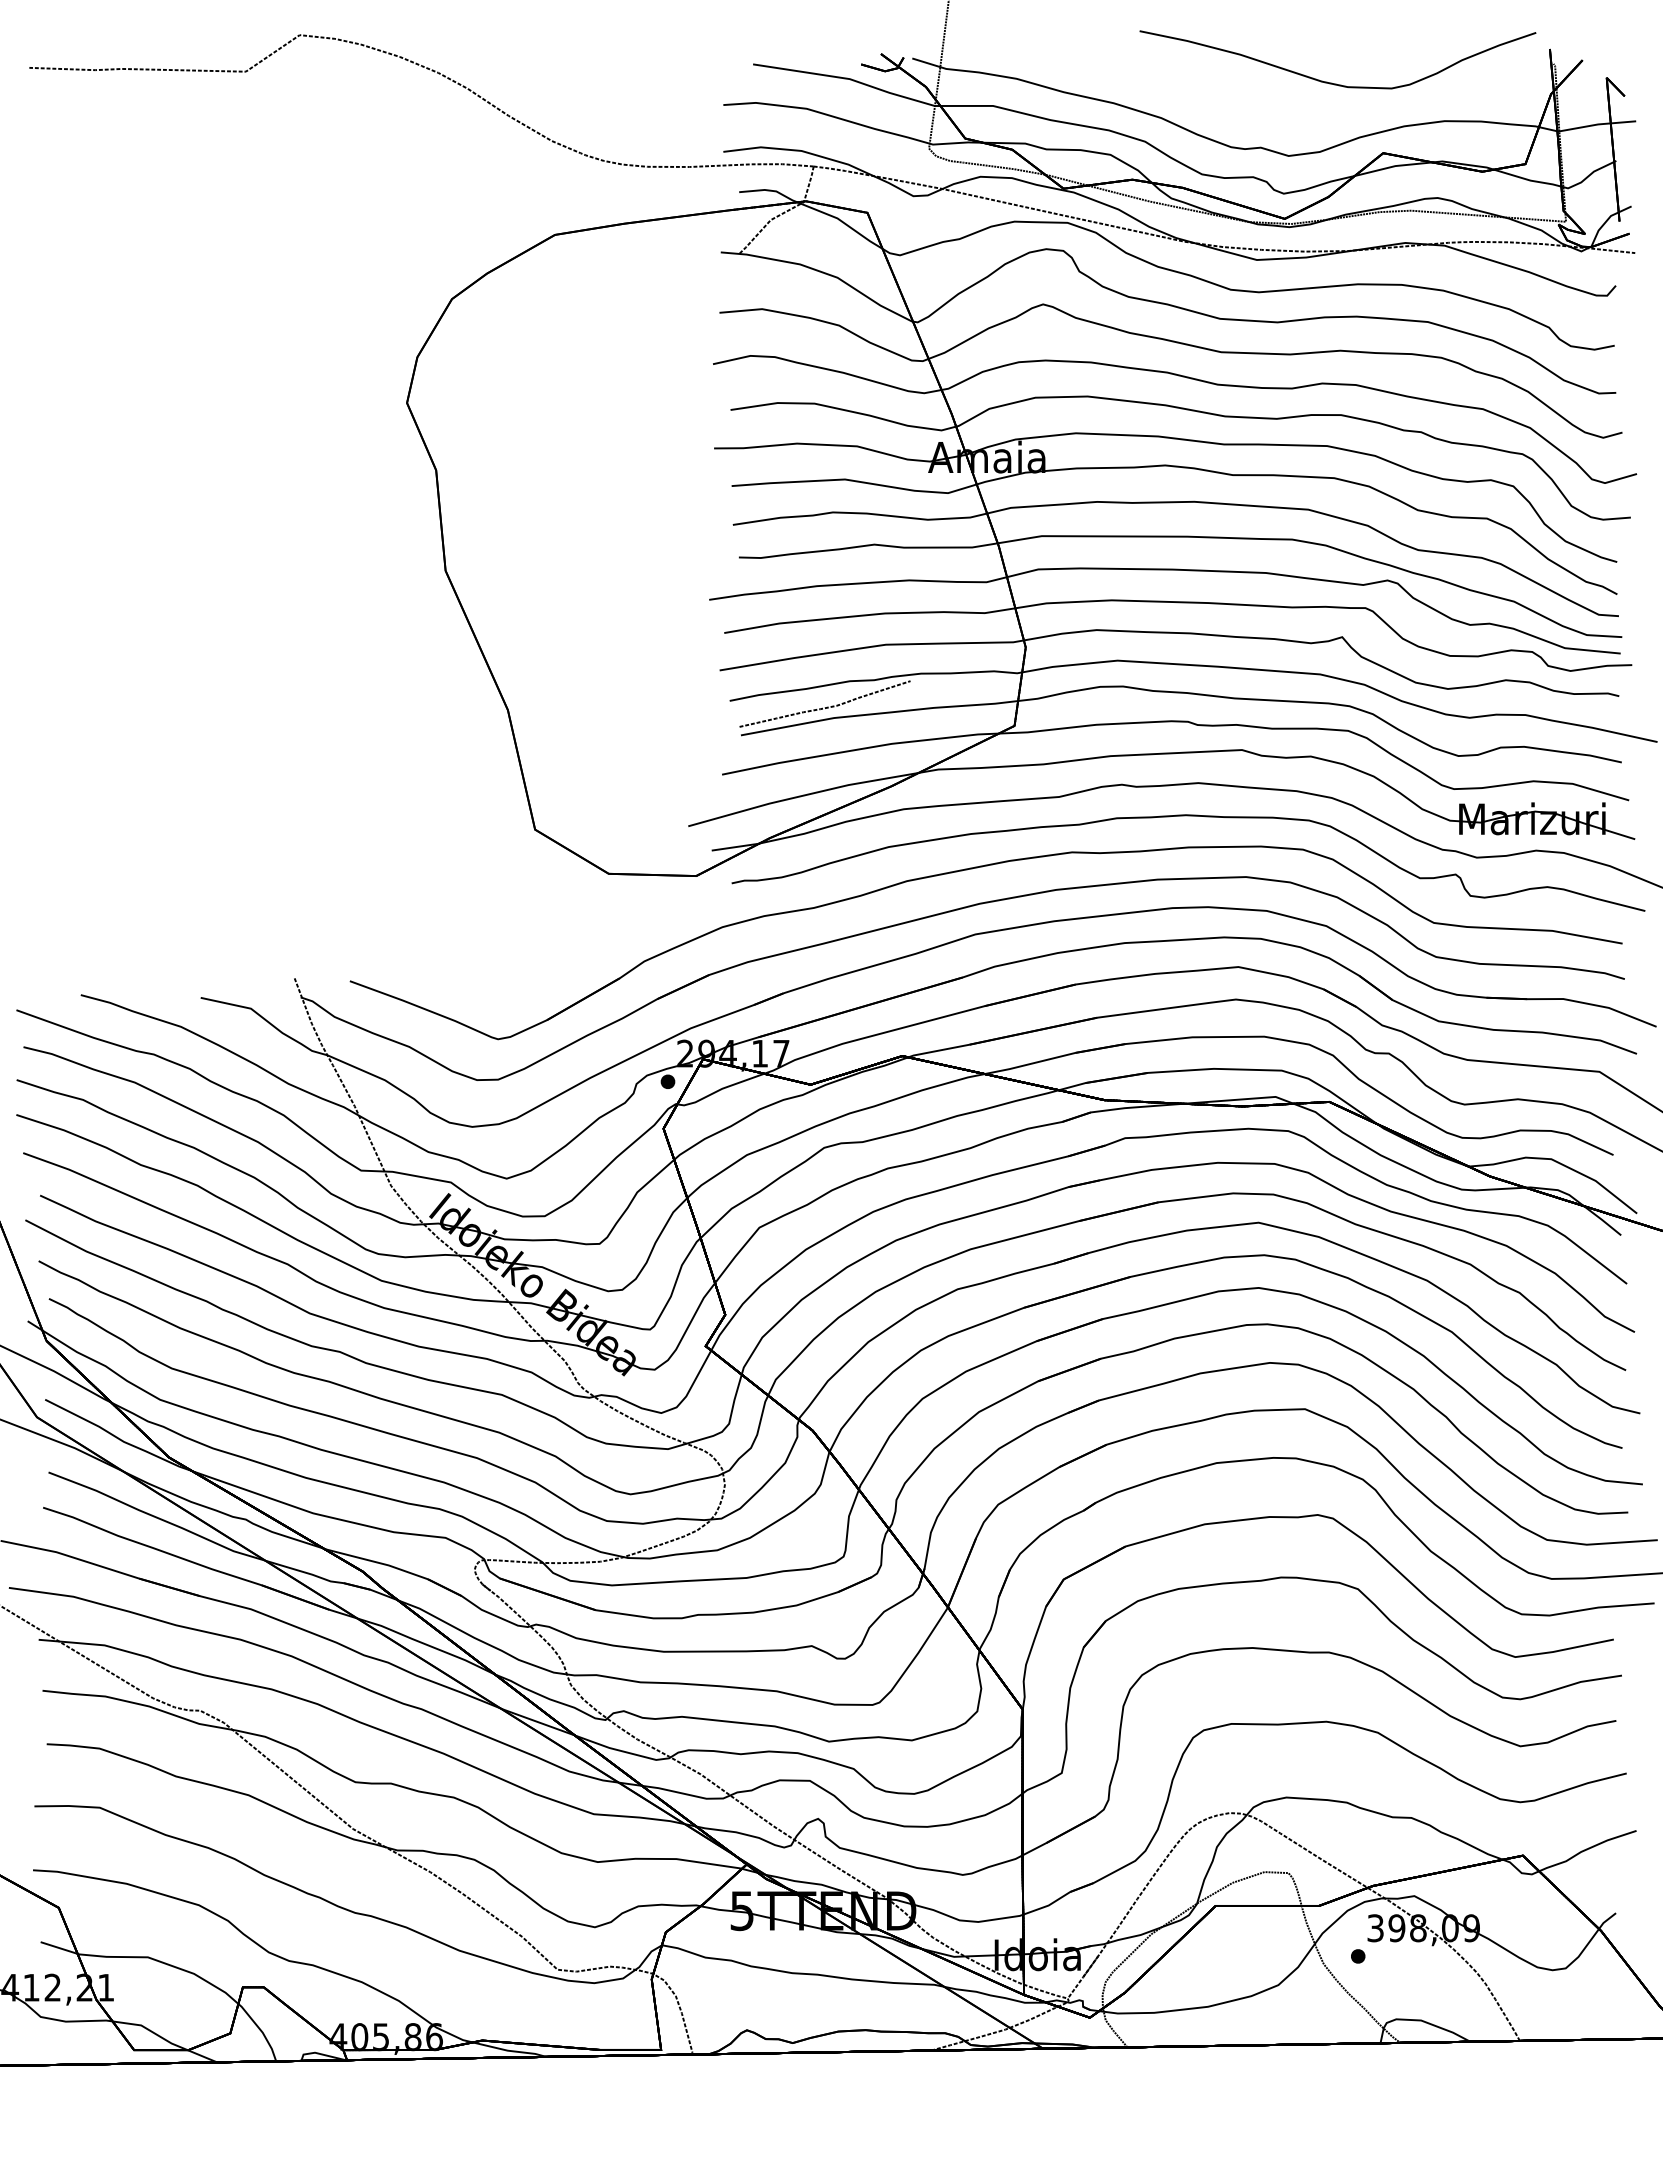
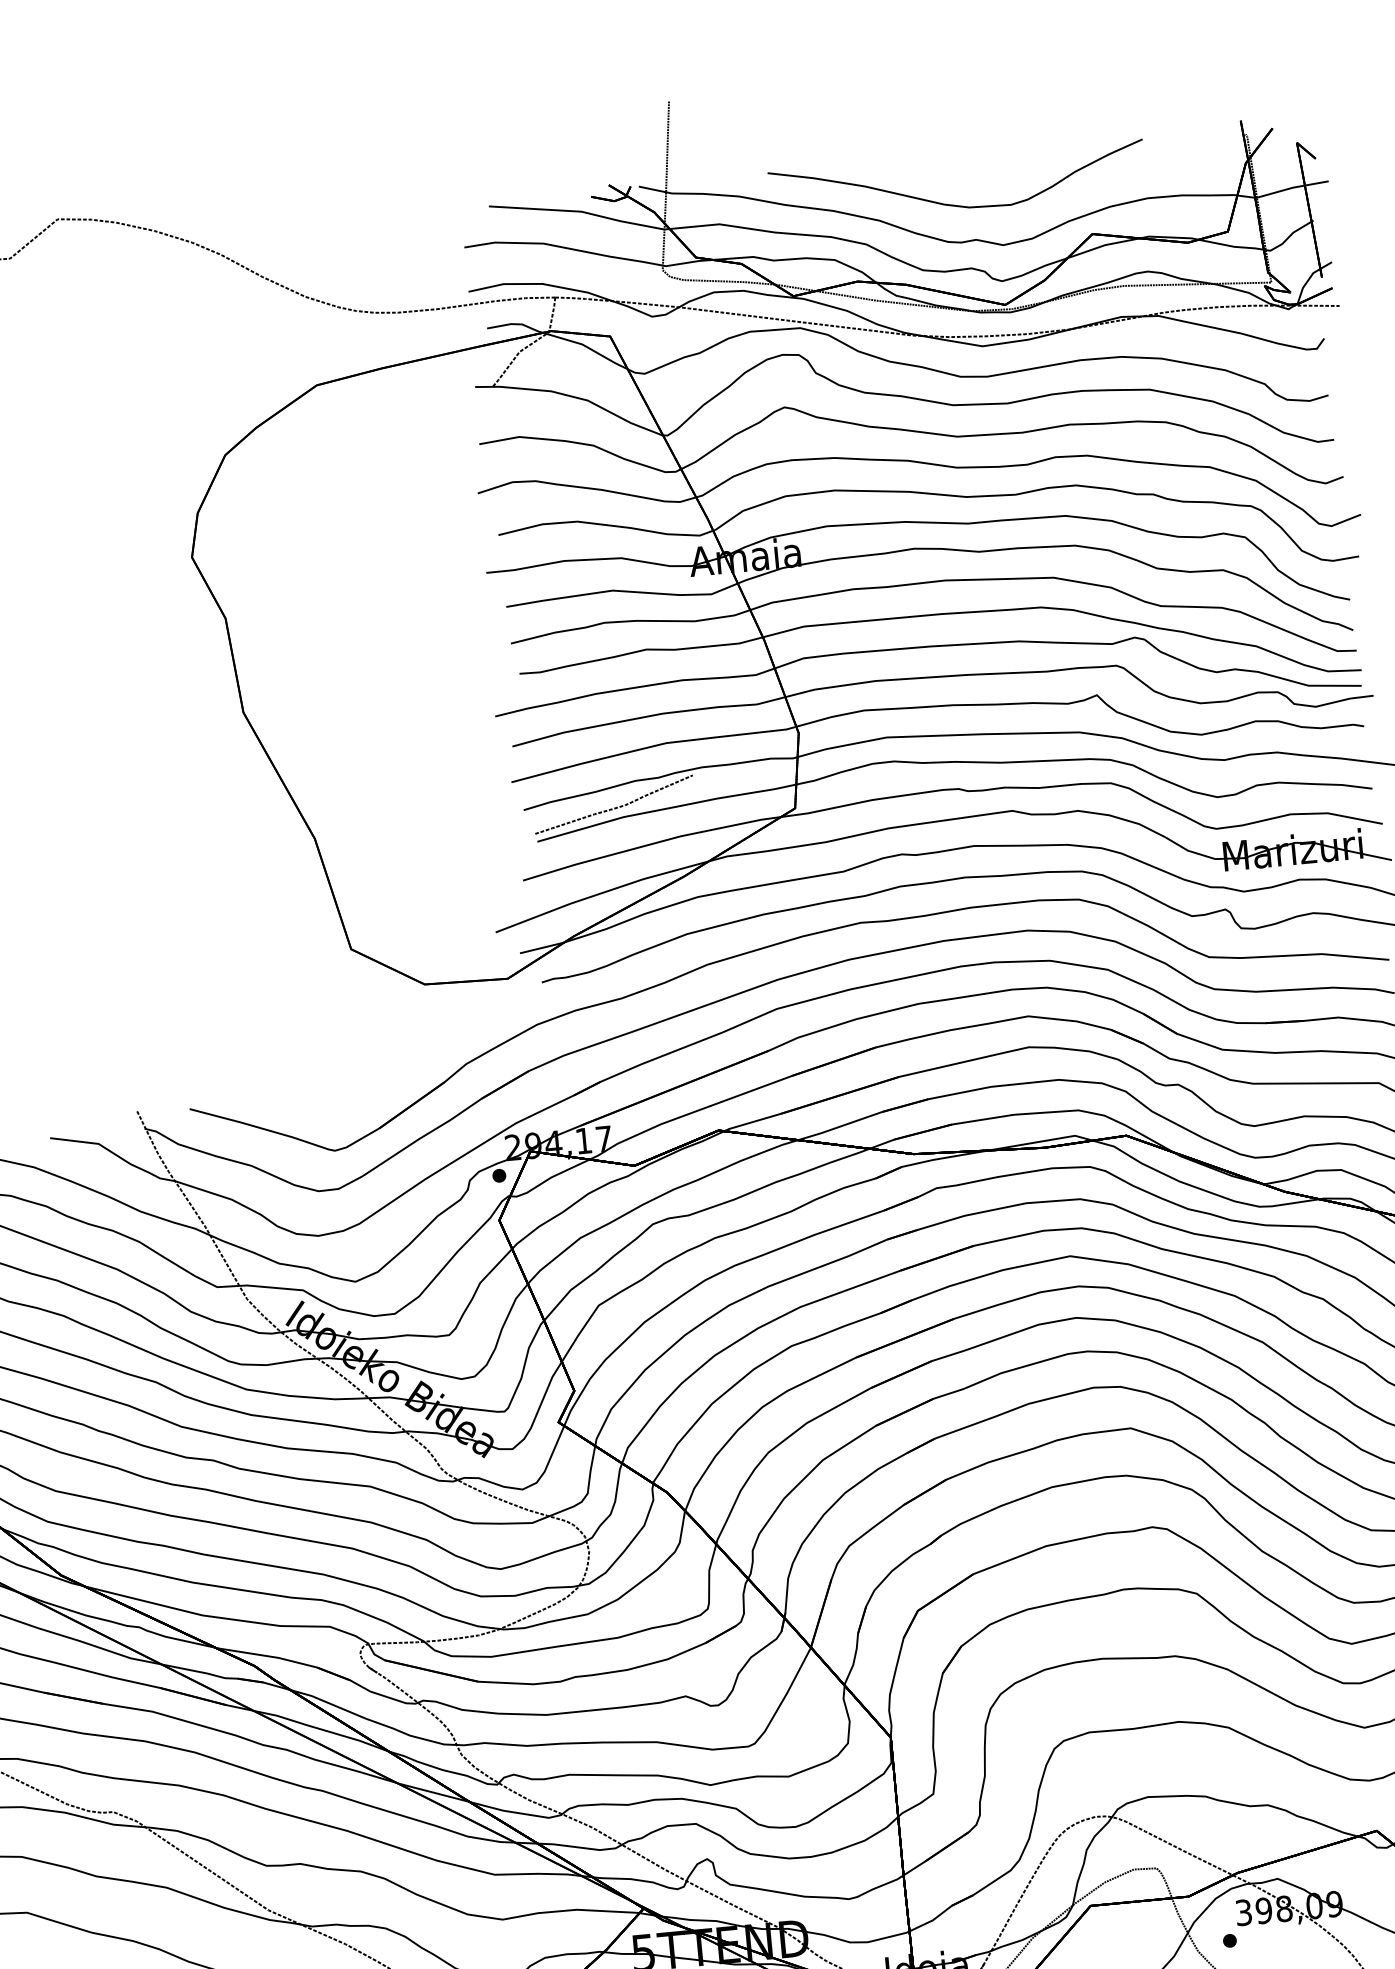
curve: (1331, 82) -> (953, 204), moved

